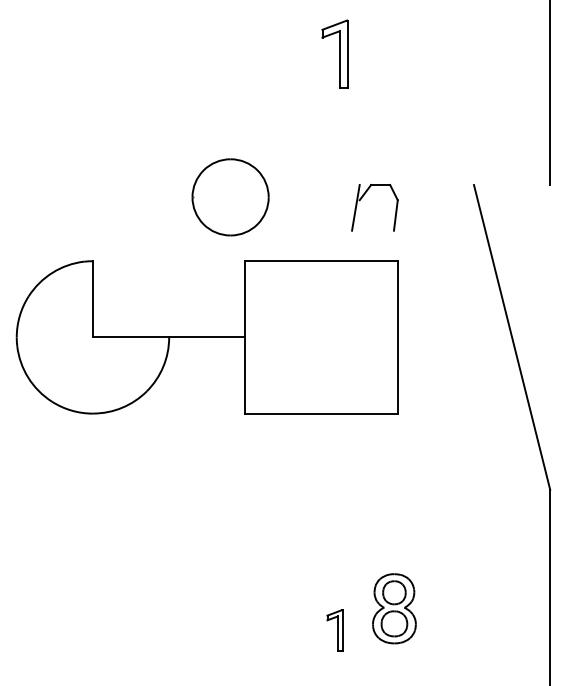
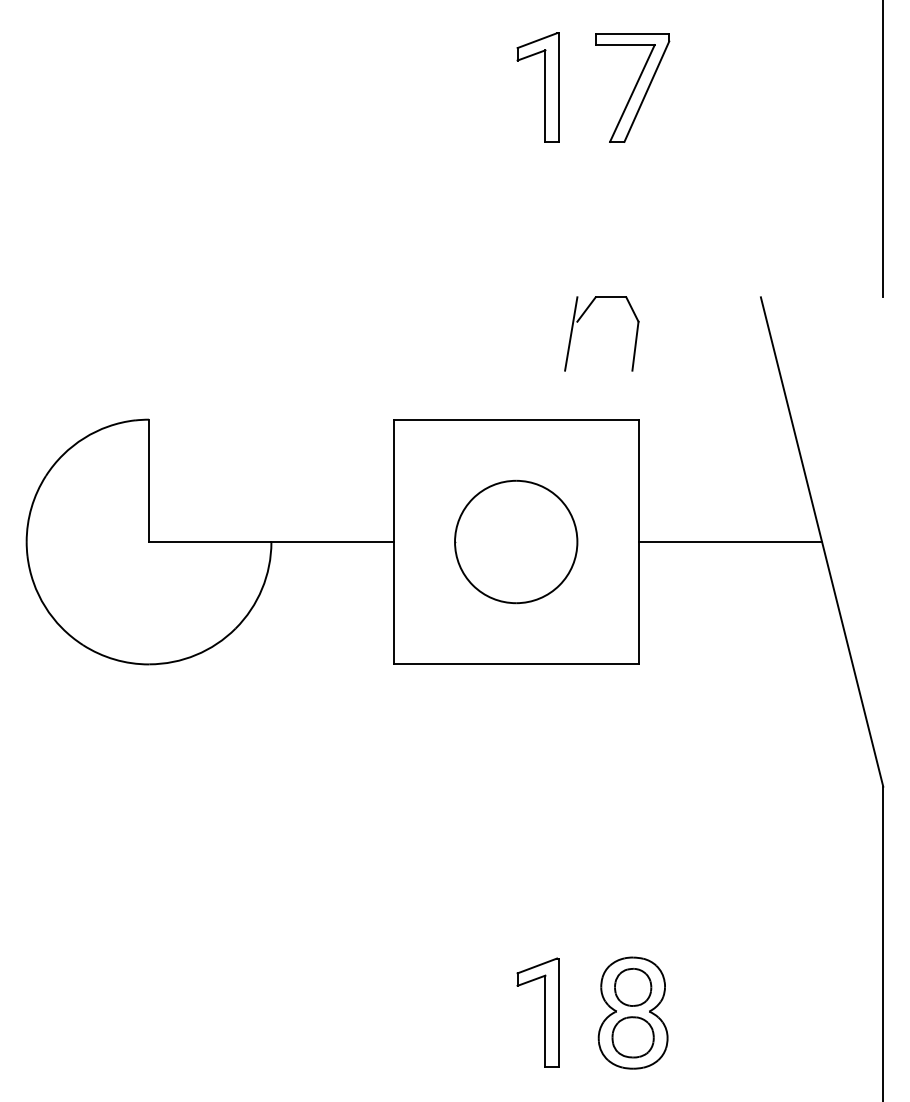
part: (393, 54) -> (631, 87), added
part: (230, 197) -> (516, 542), moved
line: (454, 337) -> (729, 542), added
part: (394, 608) -> (633, 1012), moved
part: (334, 629) -> (536, 1011), size x1.67

